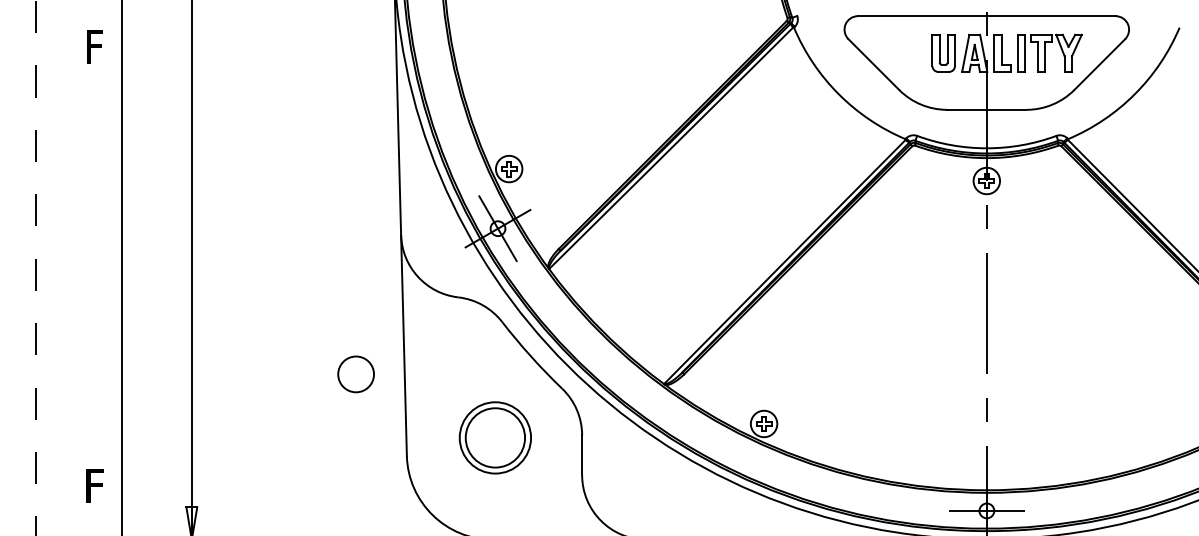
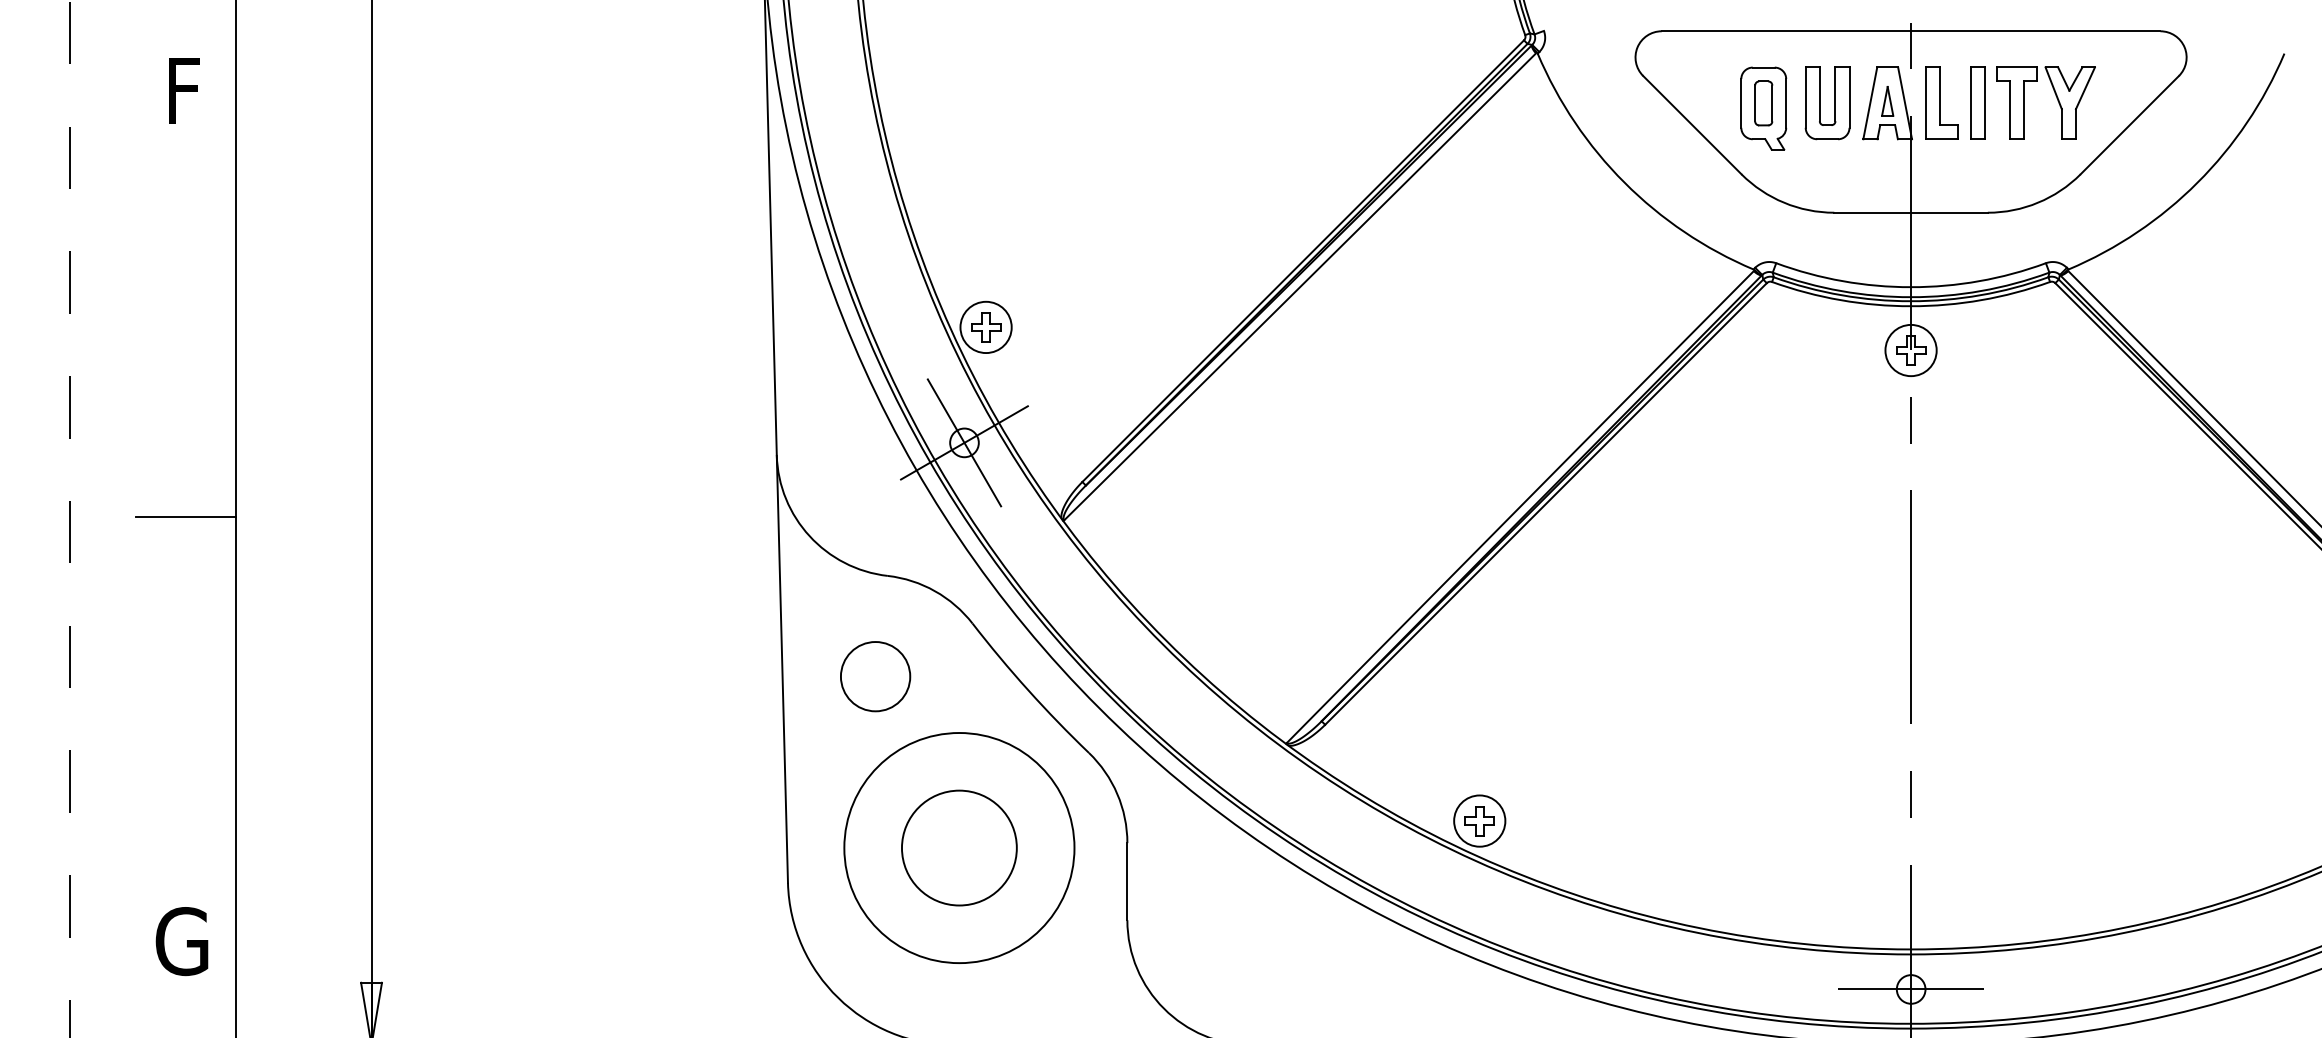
part: (910, 56) -> (1763, 109), added
line: (96, 266) -> (186, 516), added
circle: (355, 374) -> (874, 676), moved
circle: (494, 437) -> (957, 847), size x1.67
text: (93, 485) -> (181, 940), F -> G

